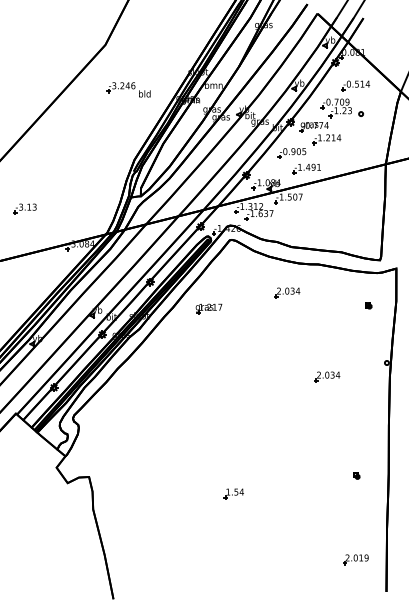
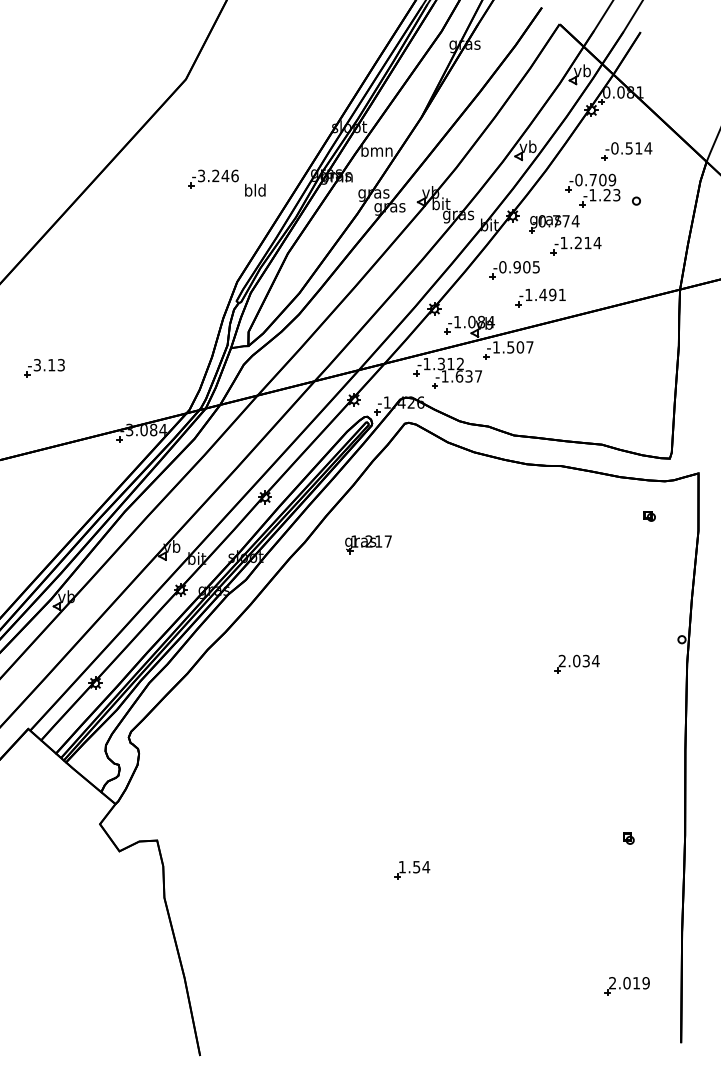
part: (128, 89) -> (226, 182), moved
part: (287, 292) -> (506, 515), removed
part: (368, 305) -> (649, 515), moved

